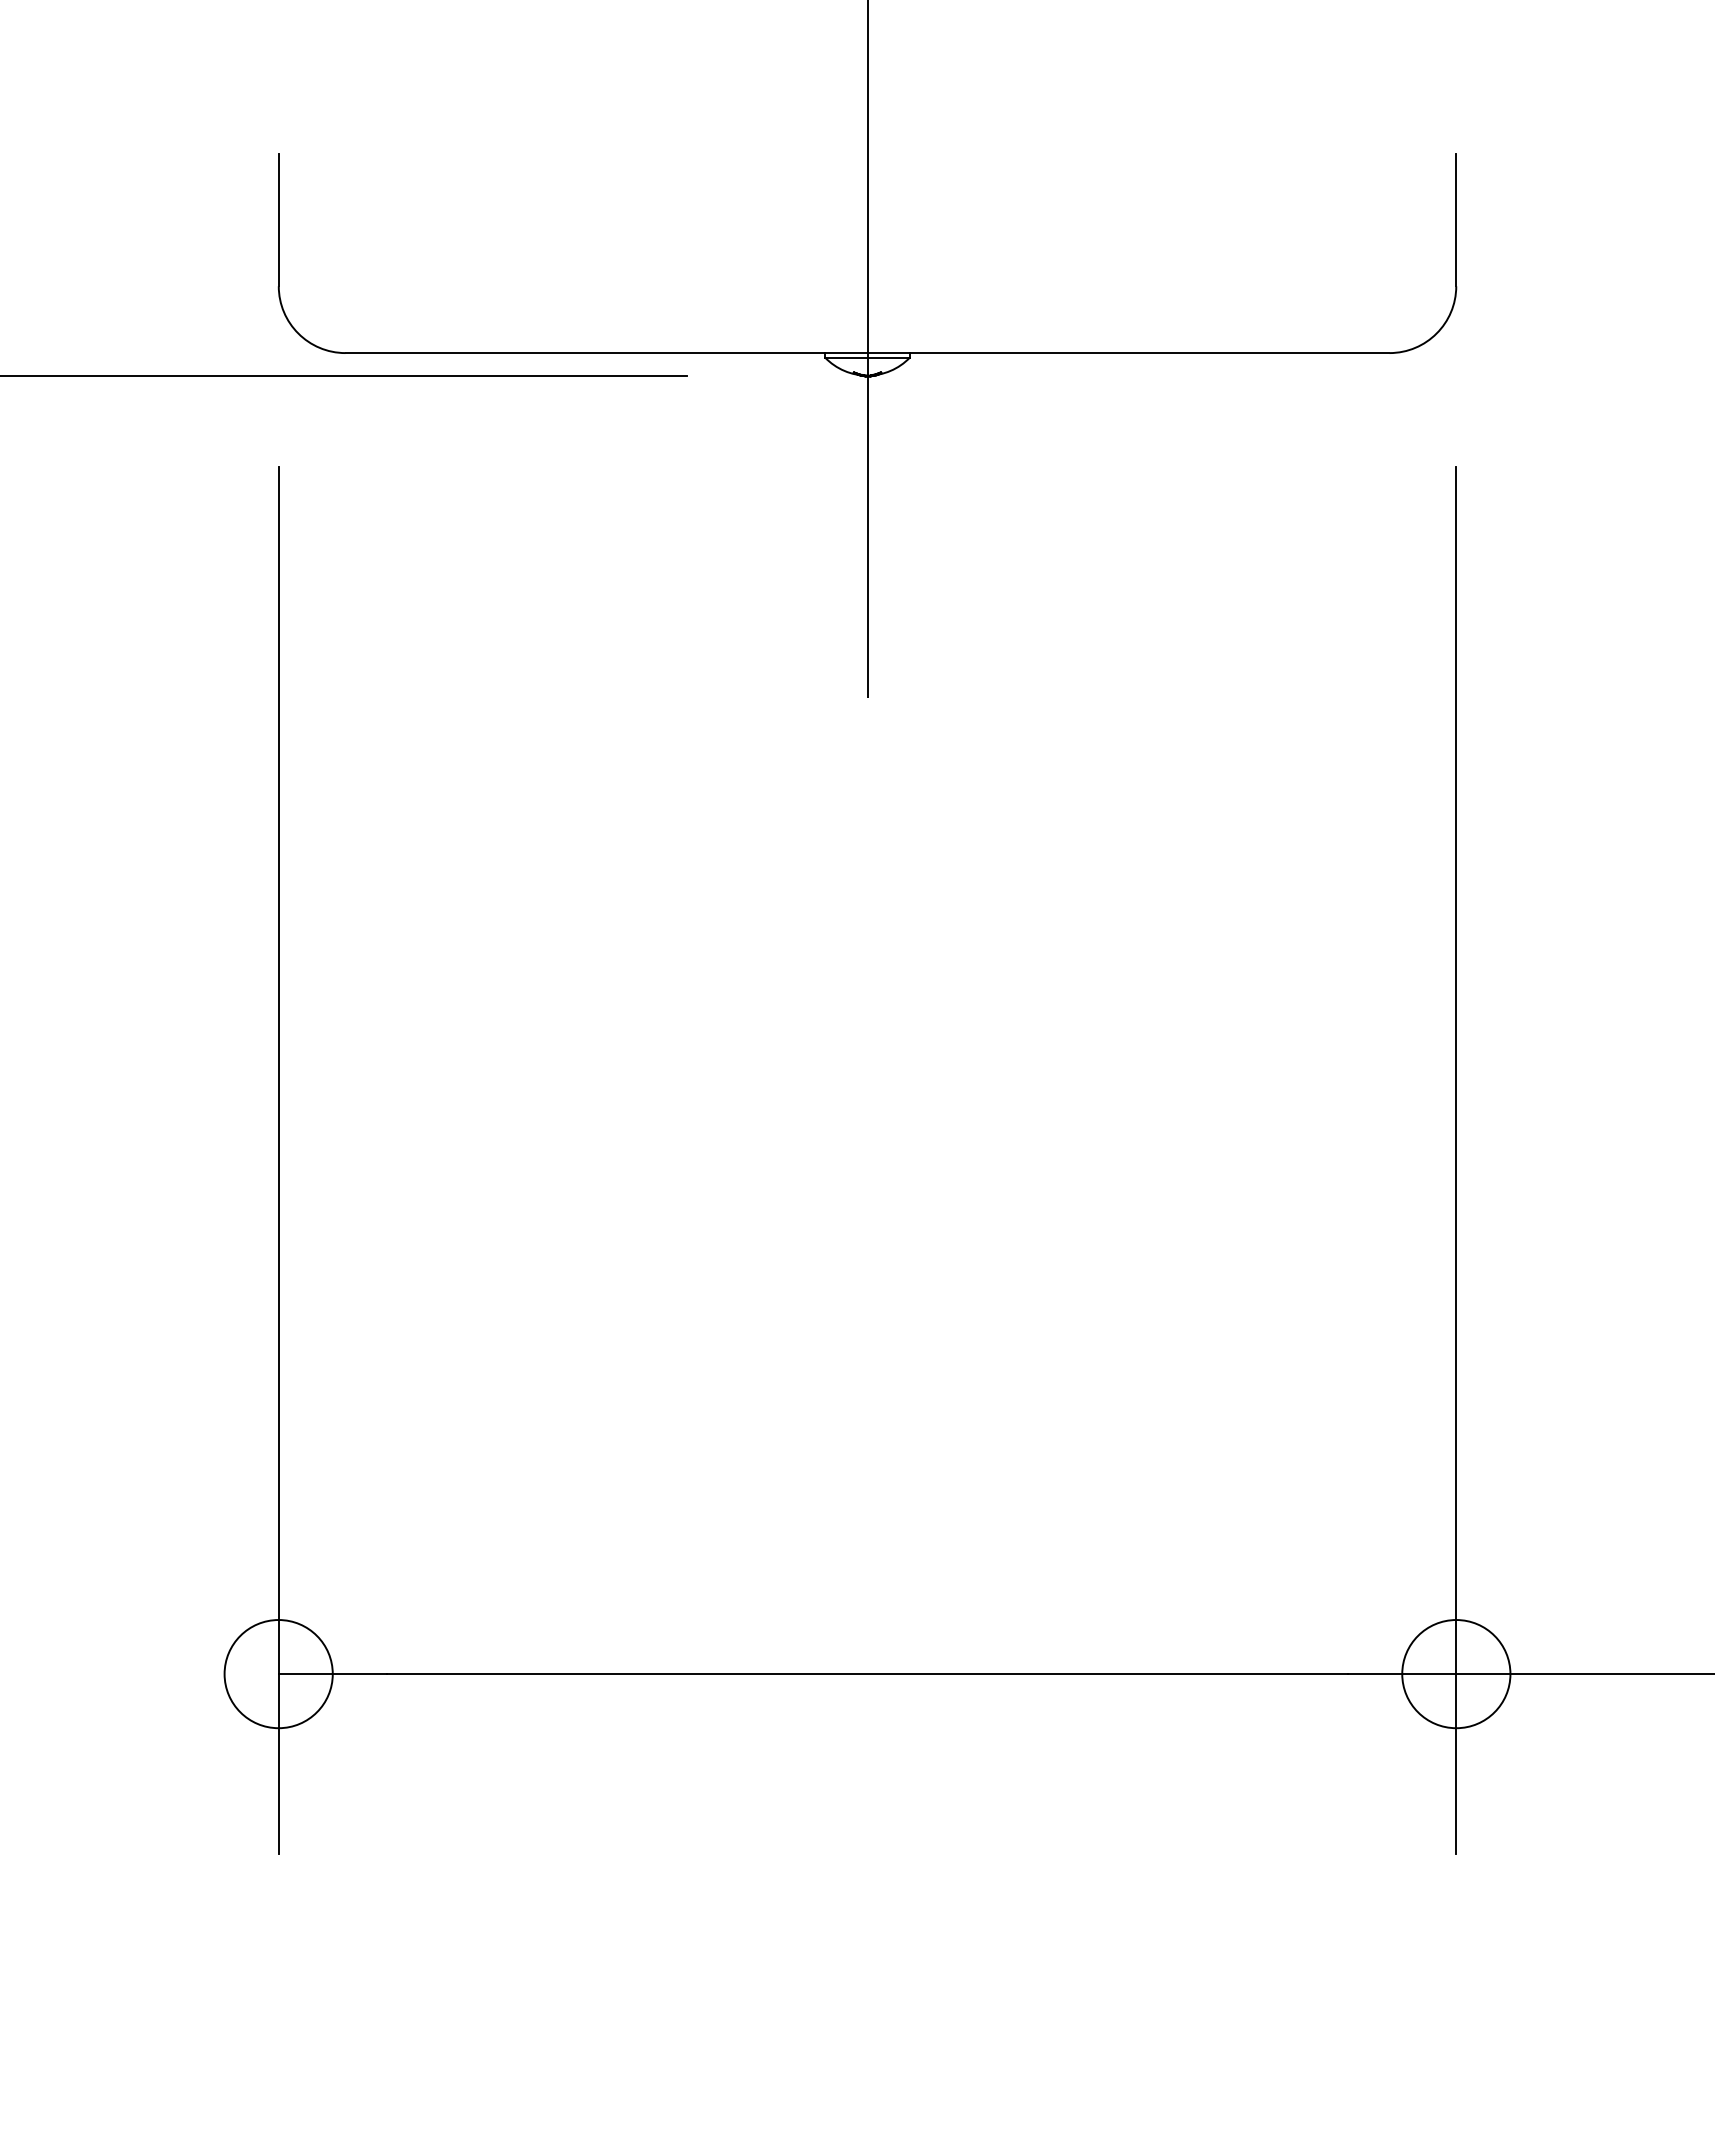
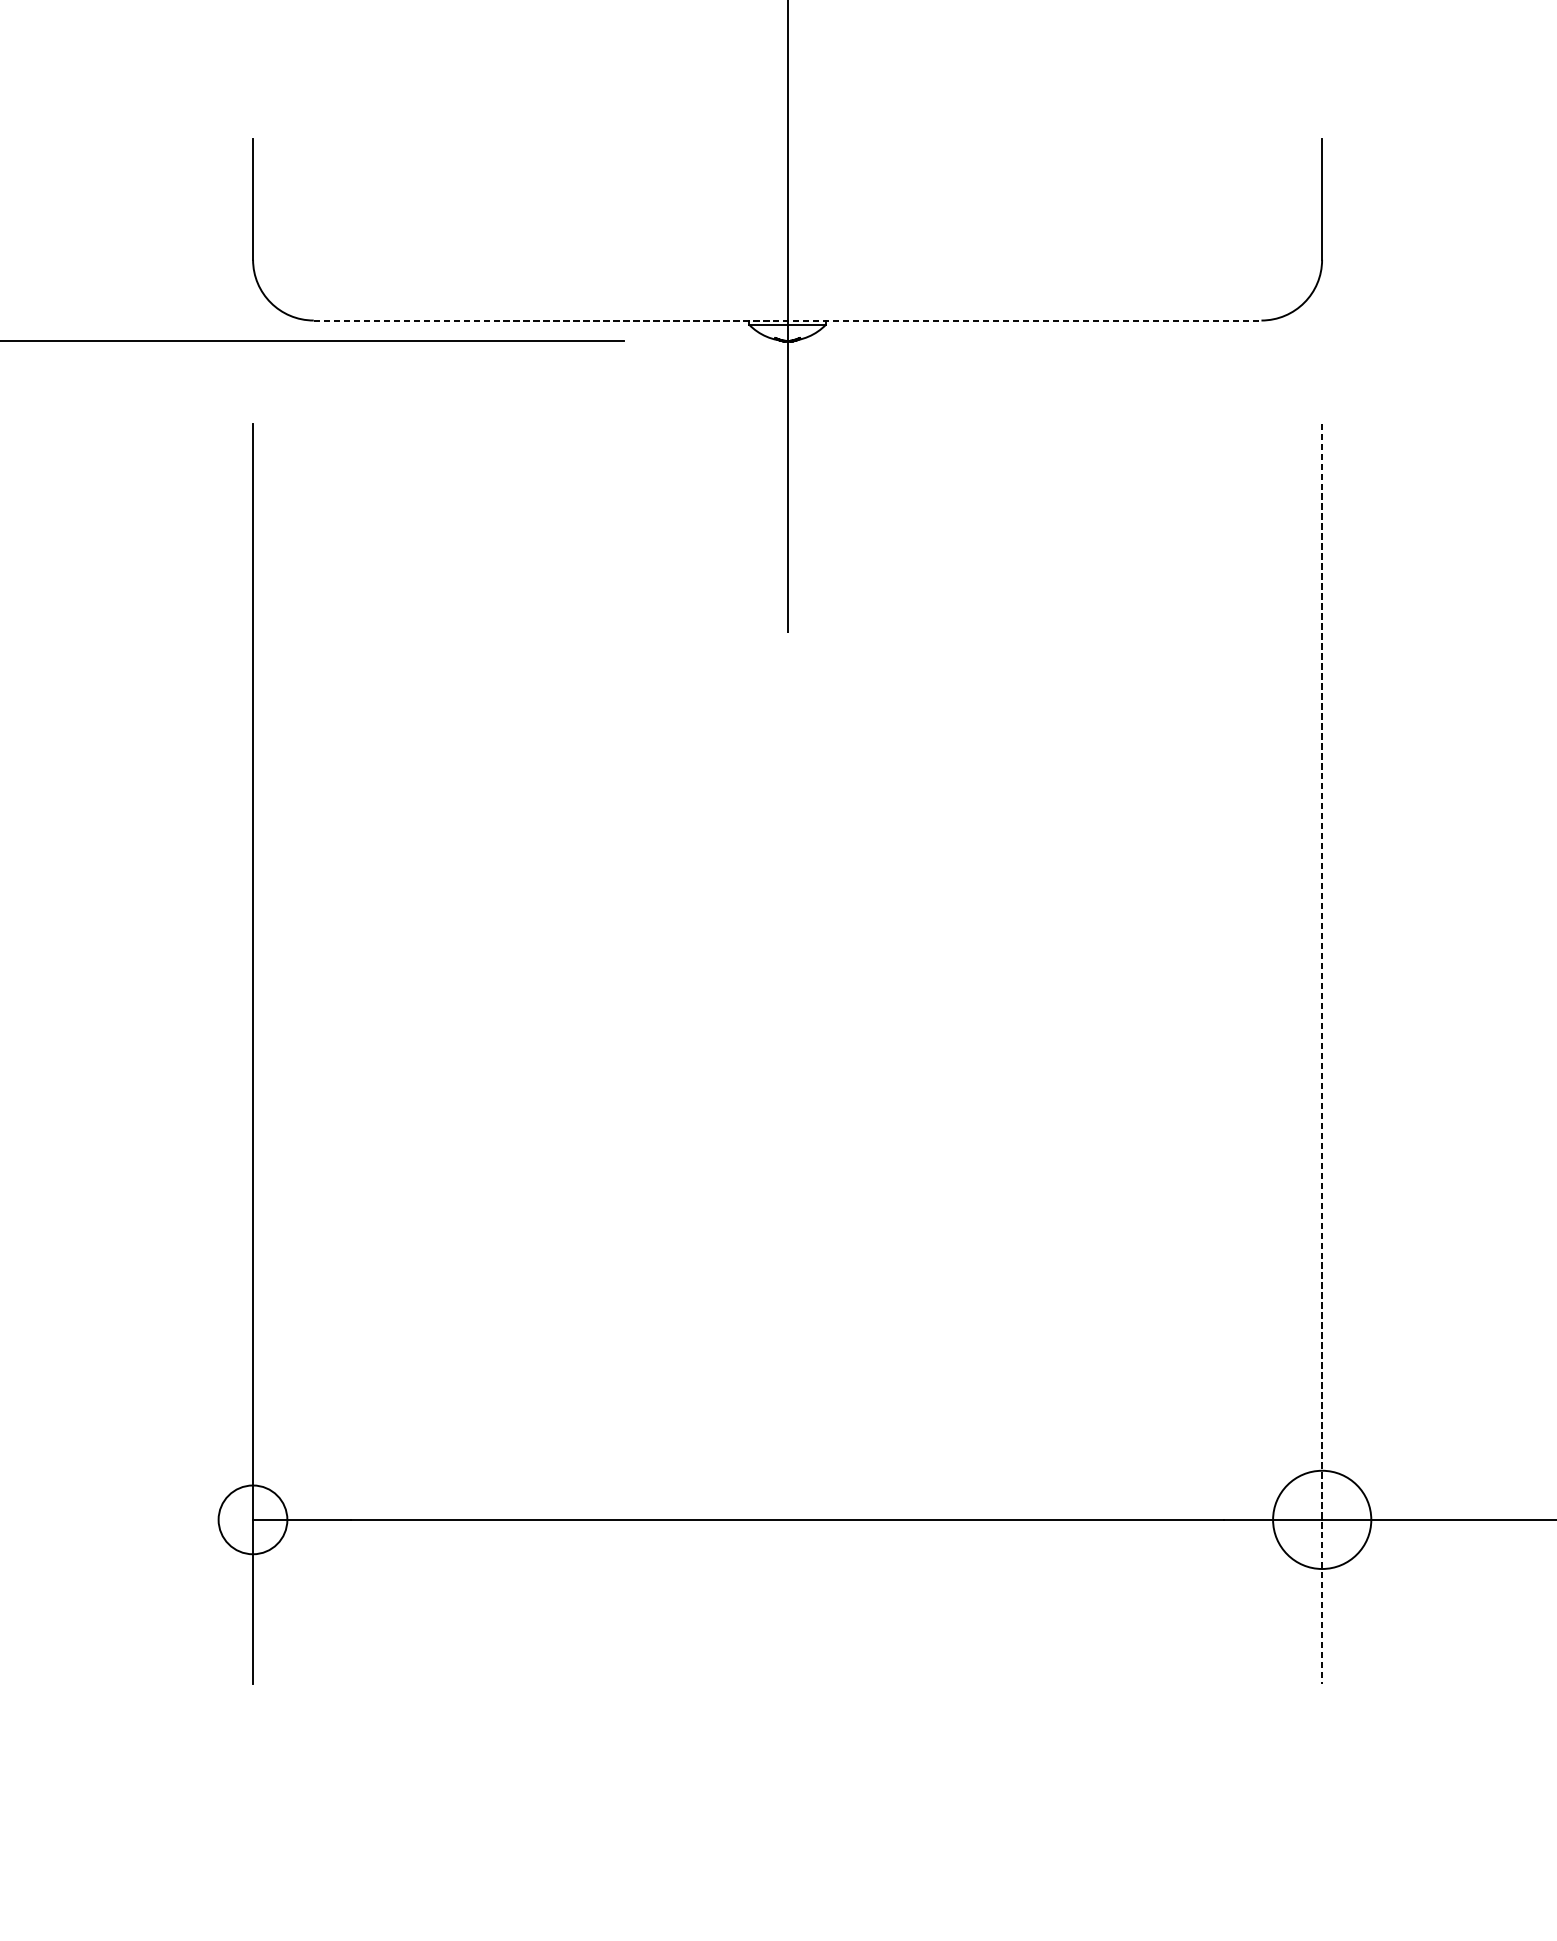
line: (867, 353) -> (787, 320), solid -> dashed
line: (1456, 1160) -> (1322, 1053), solid -> dashed
circle: (278, 1674) -> (252, 1520), size x0.7

